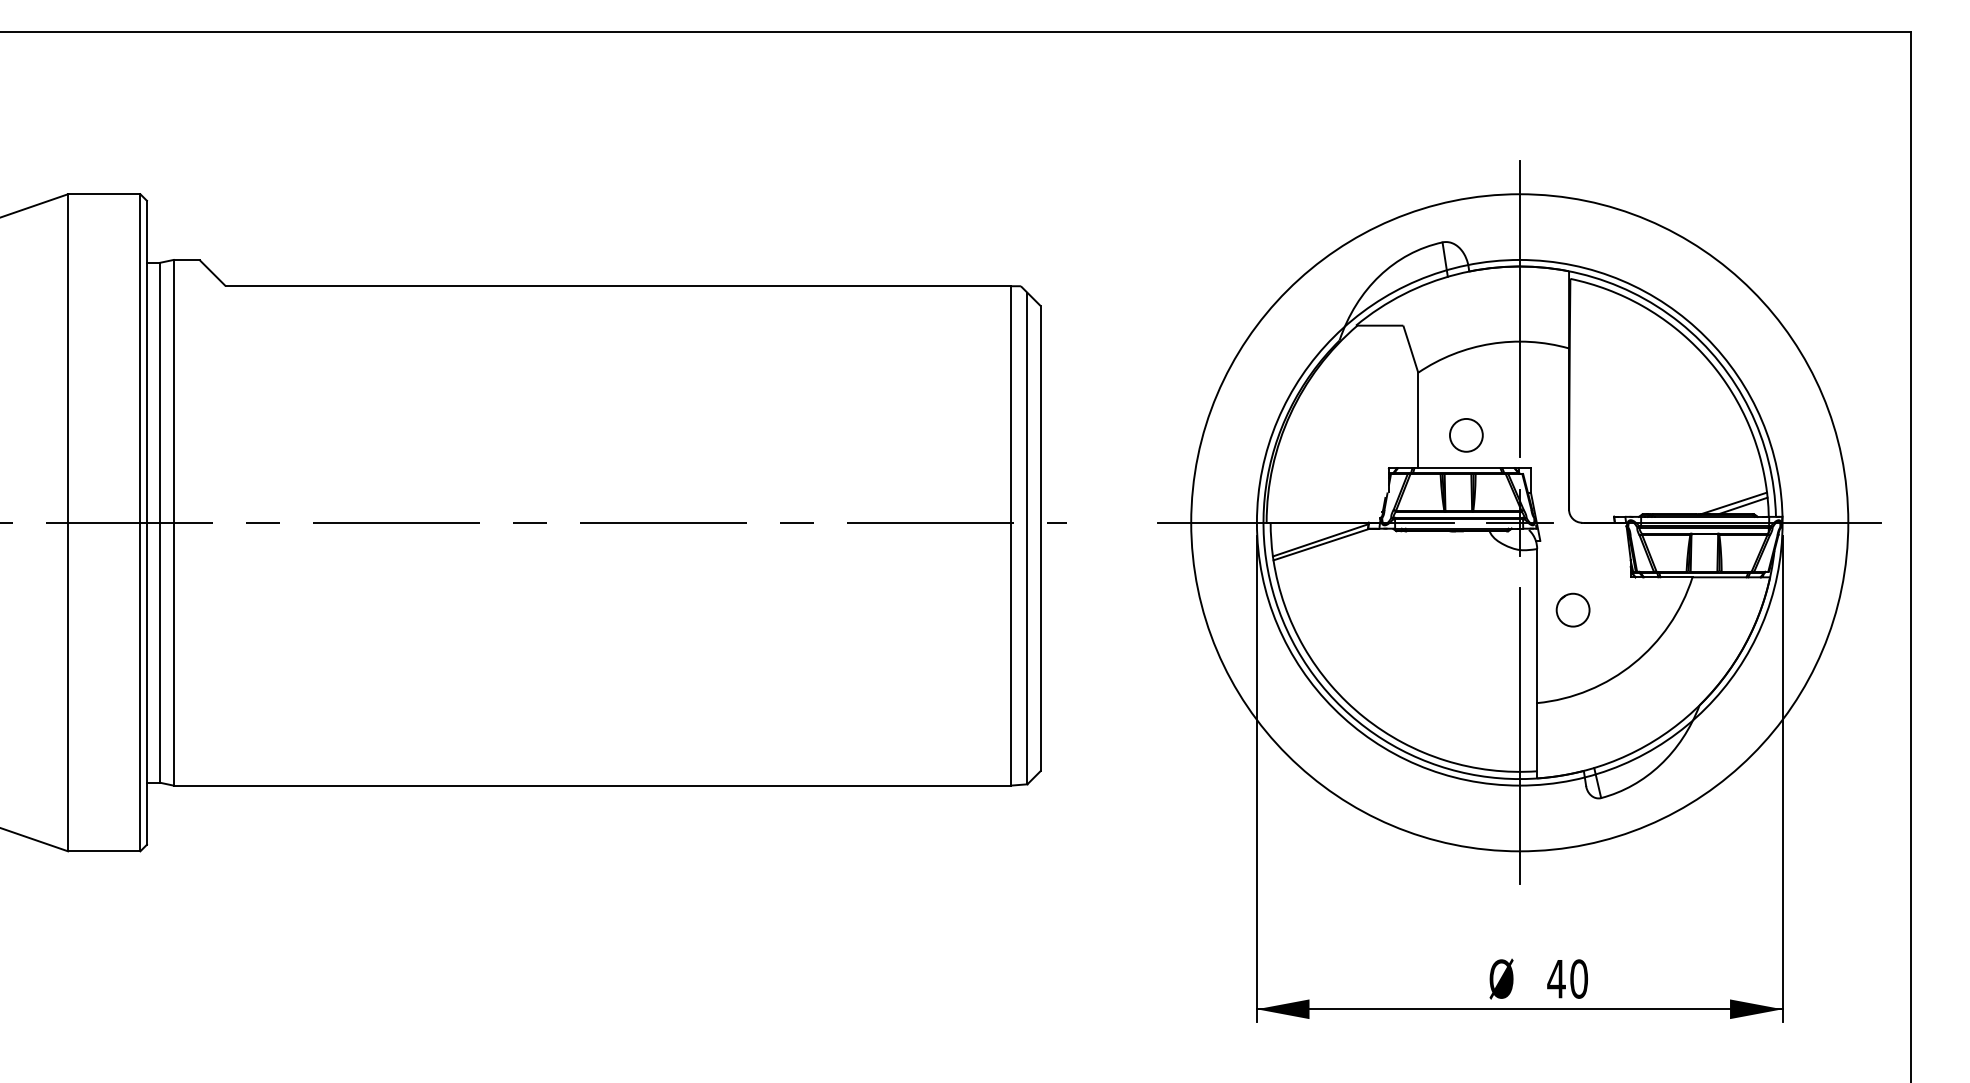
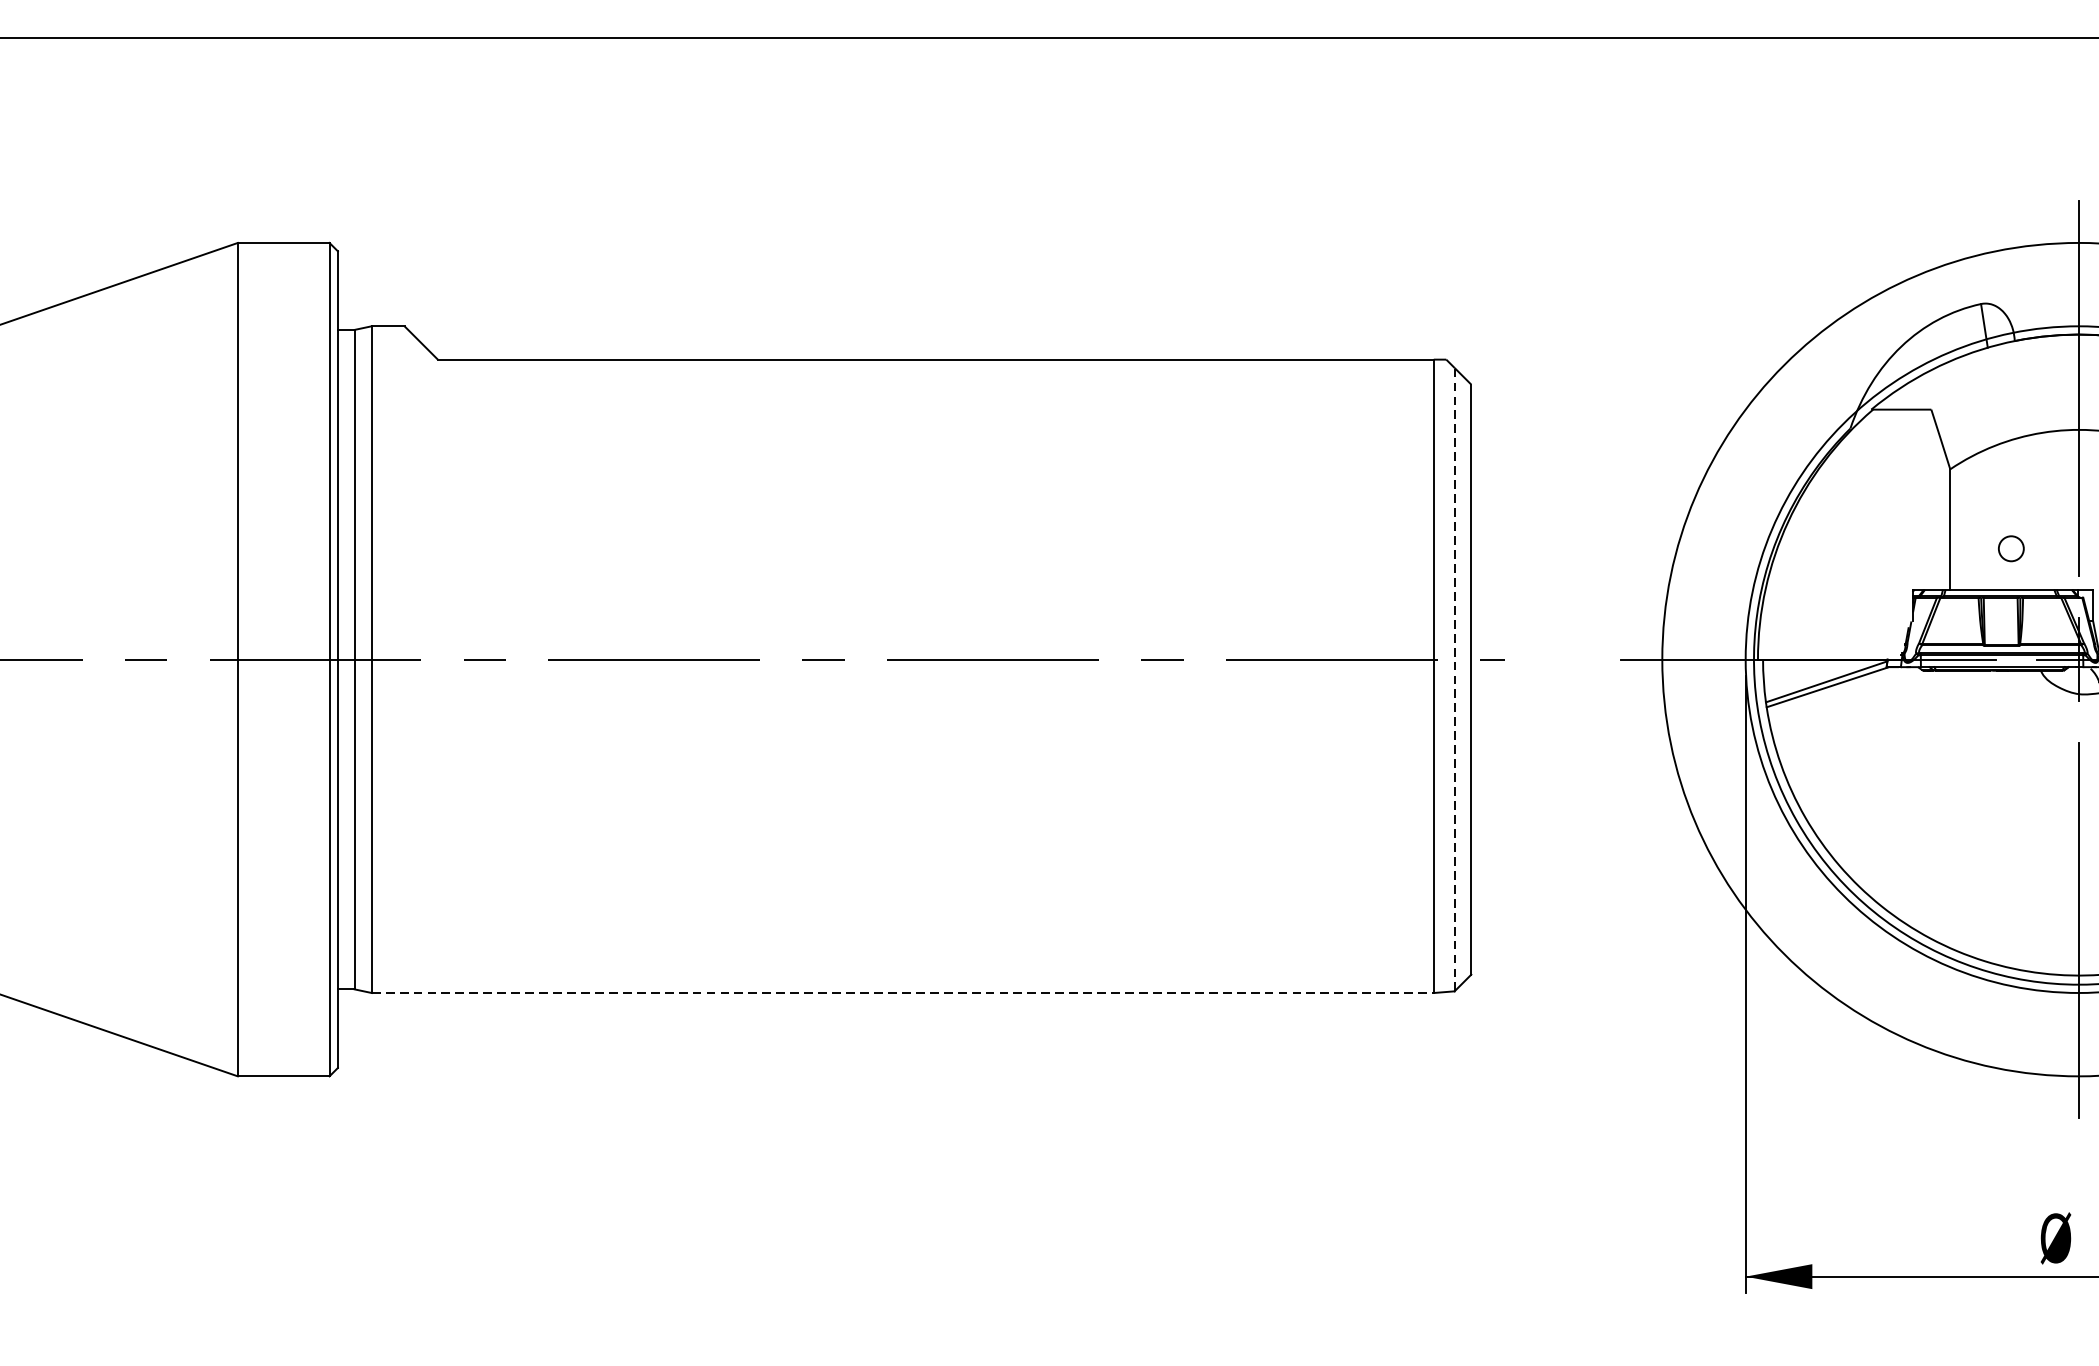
circle: (1465, 434) -> (2010, 547), size x0.6
line: (1027, 538) -> (1454, 679), solid -> dashed
line: (592, 785) -> (902, 992), solid -> dashed

